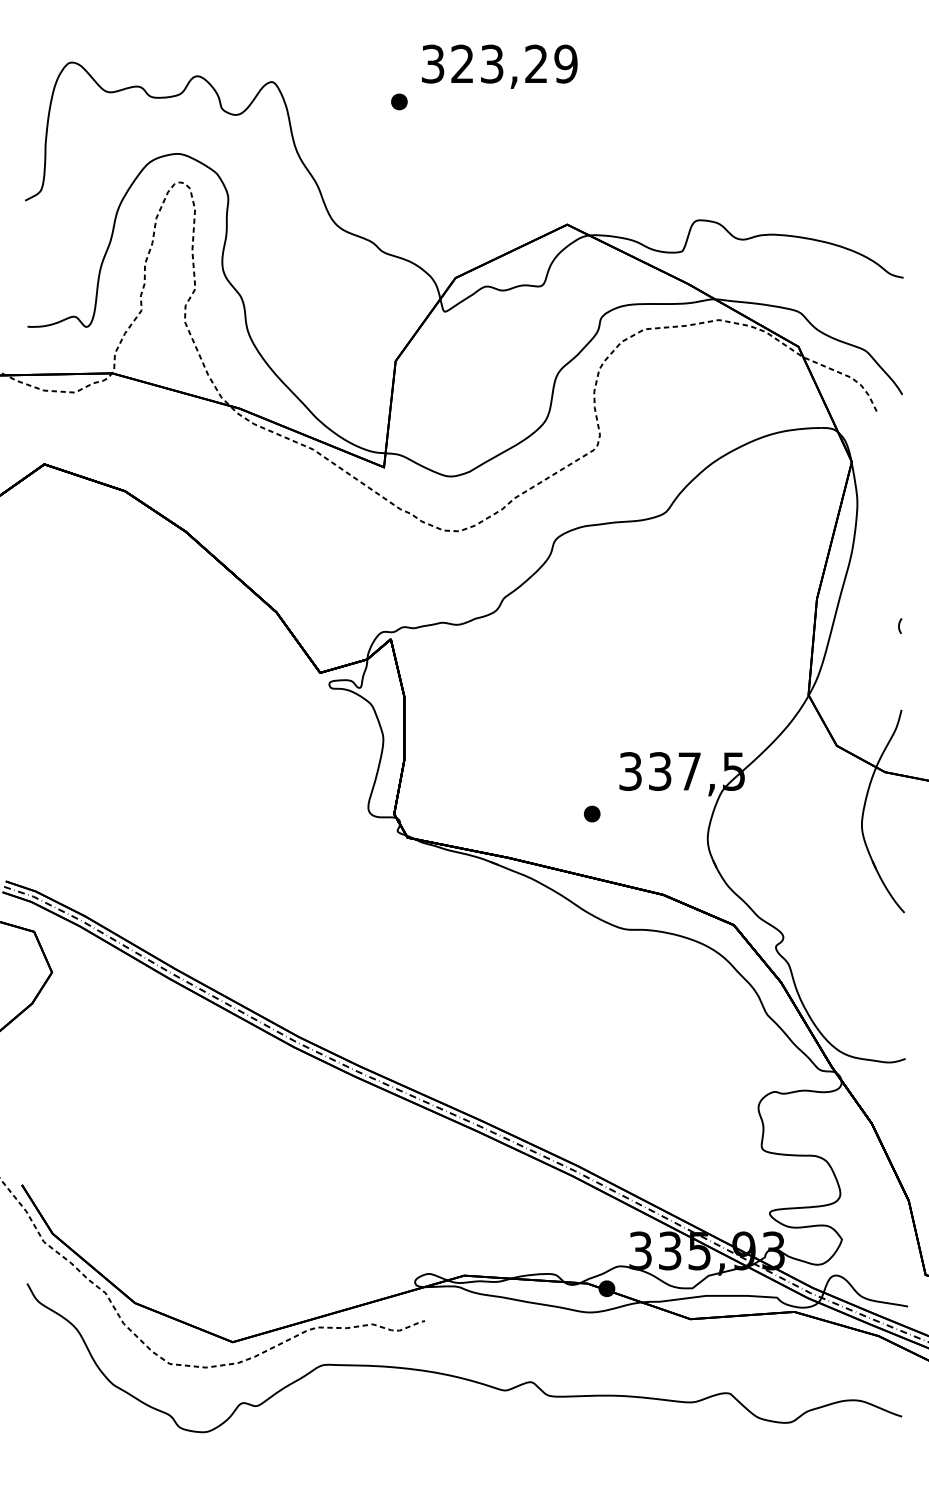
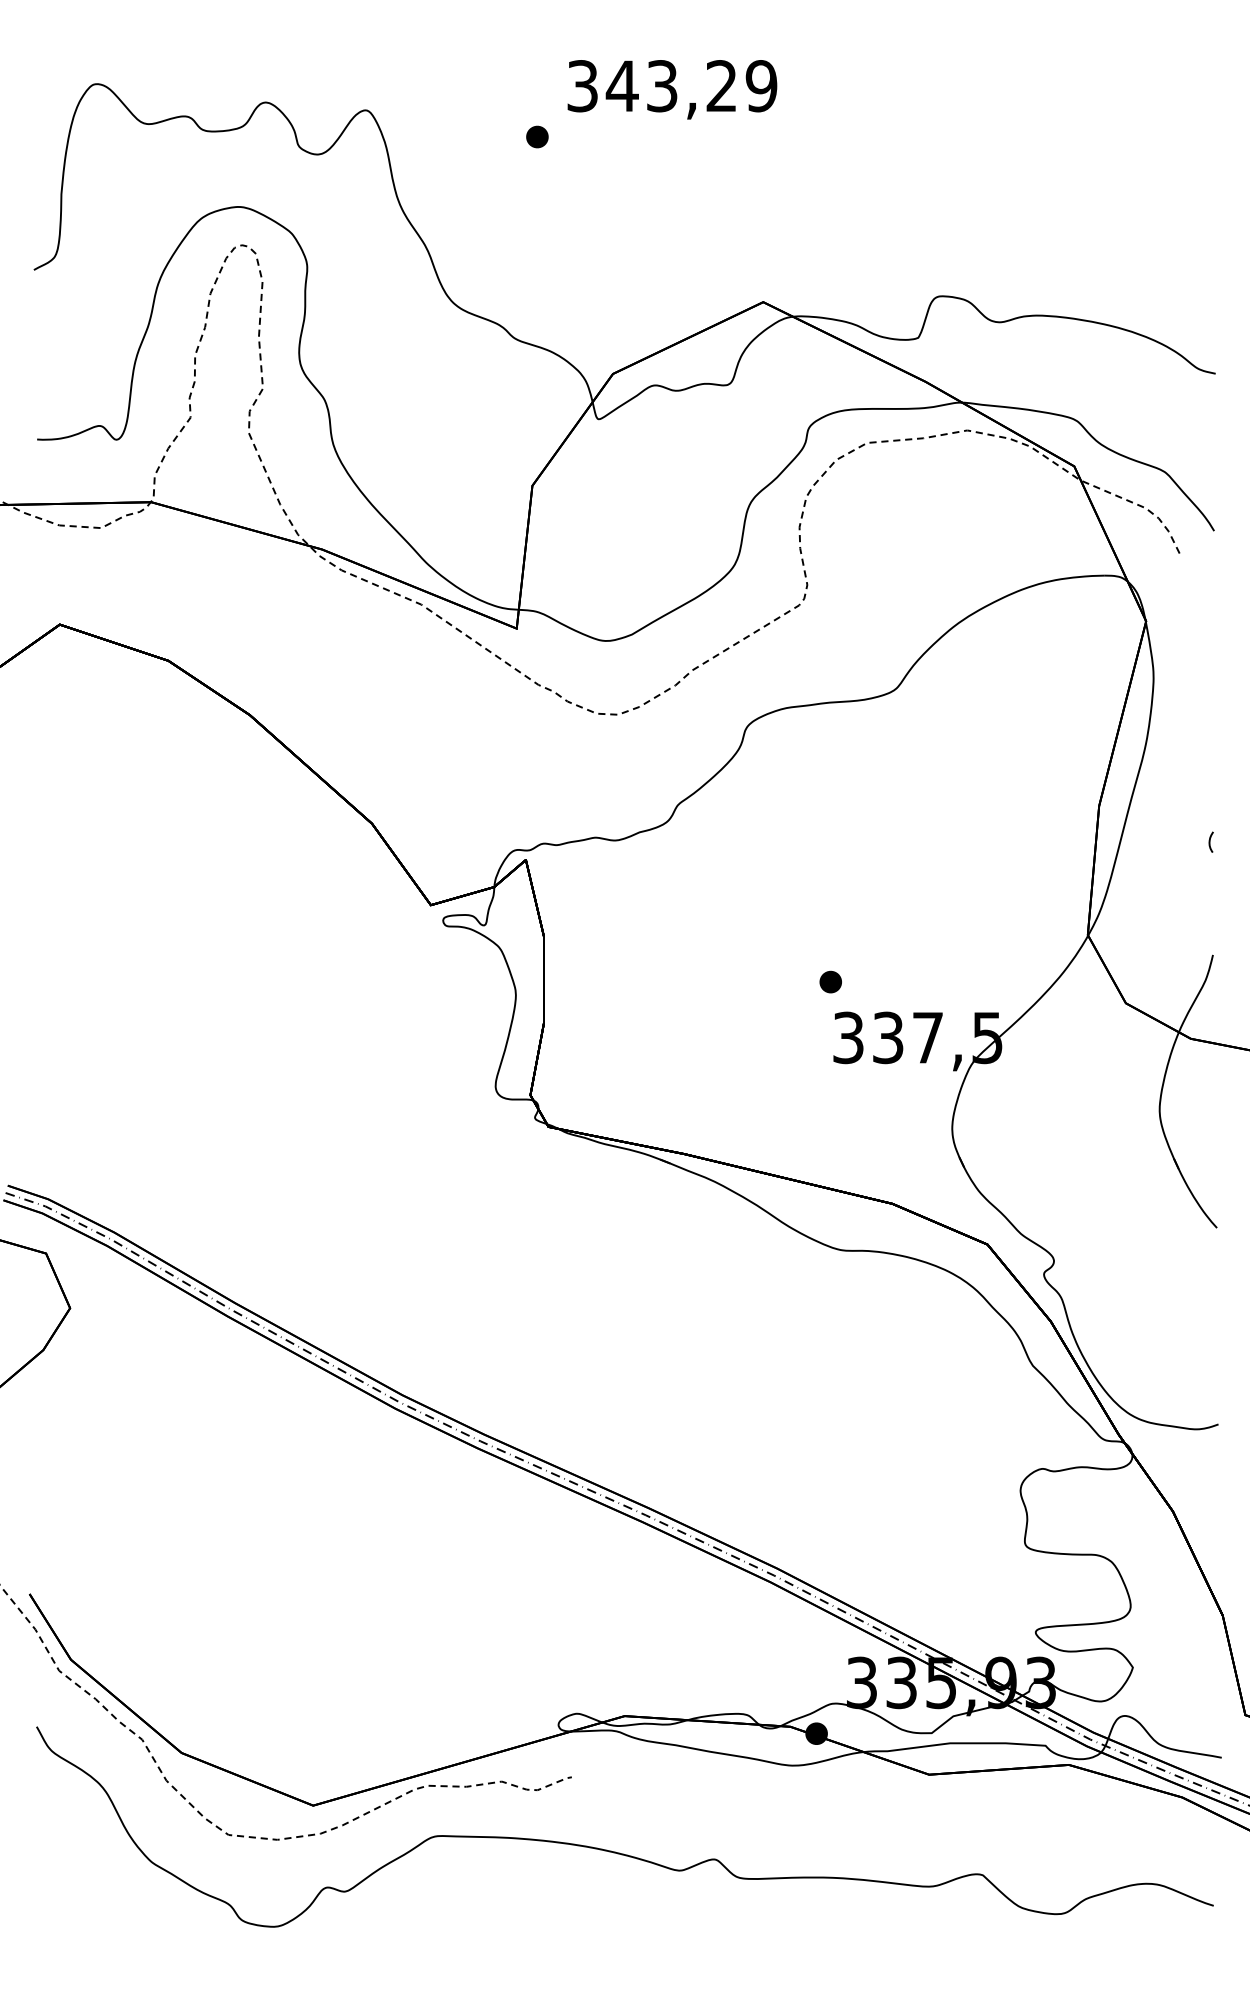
text: (461, 63) -> (621, 85), 323,29 -> 343,29
part: (591, 813) -> (830, 981), moved

